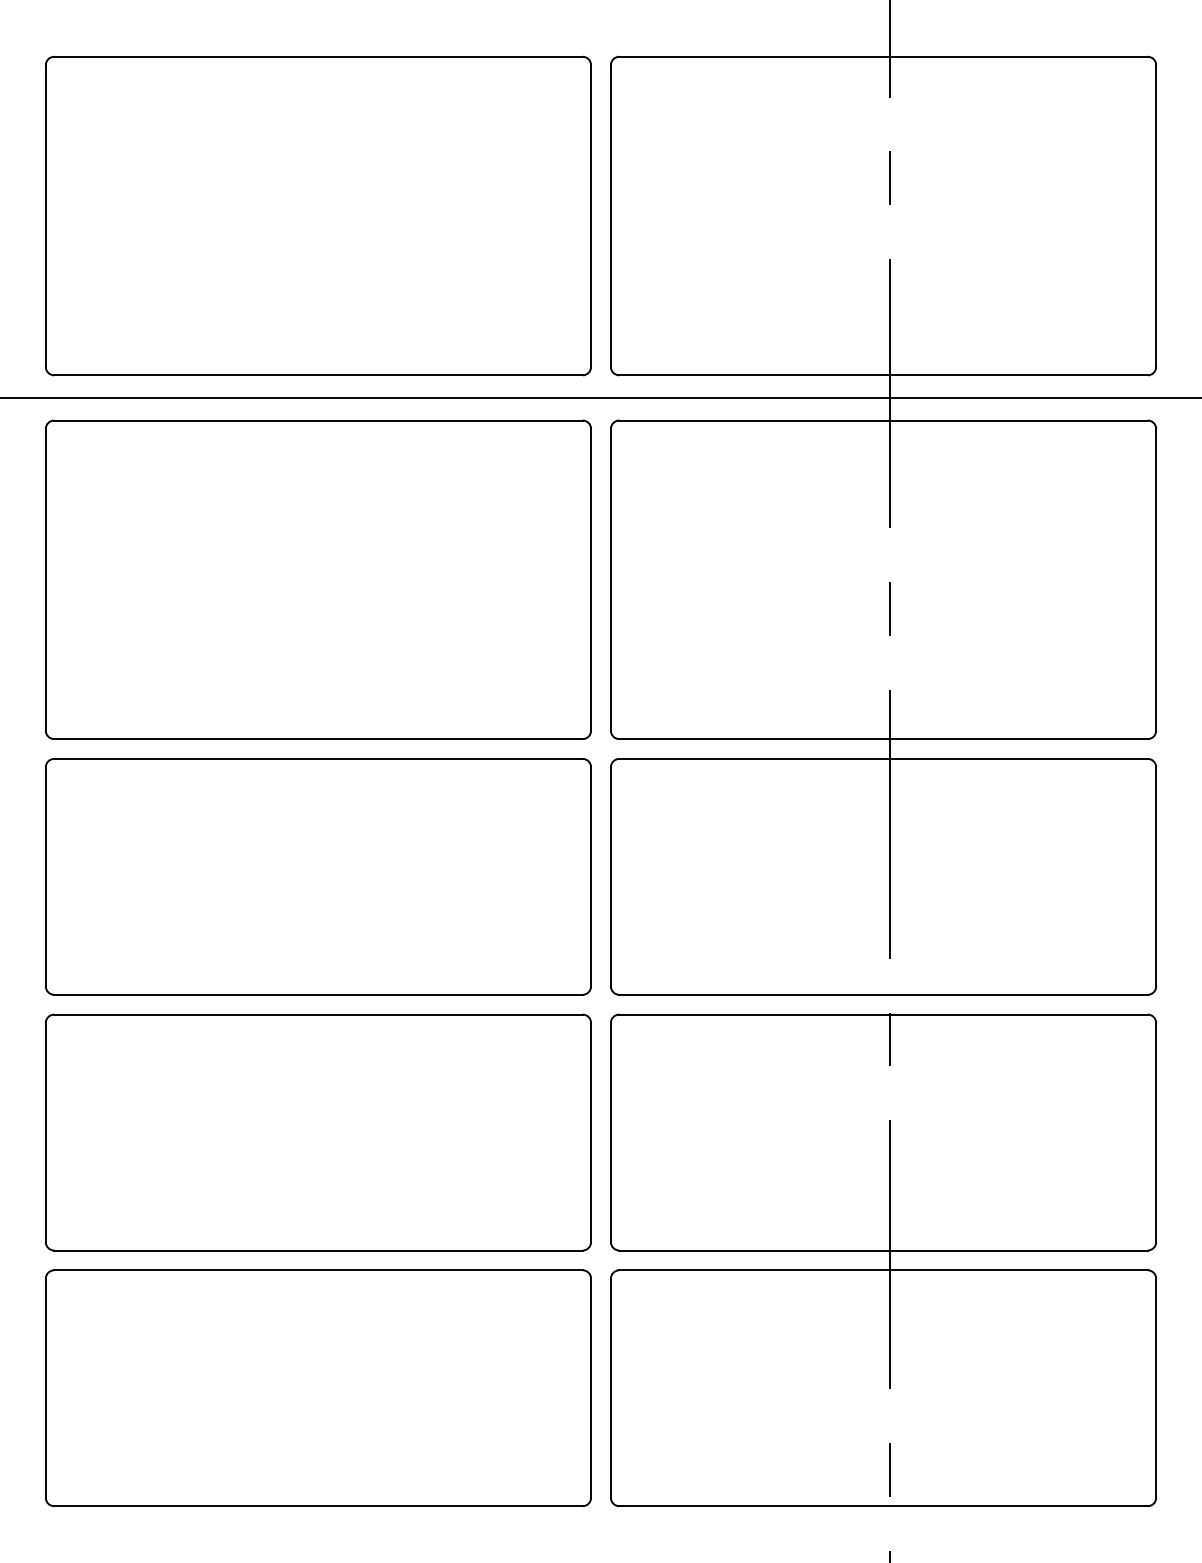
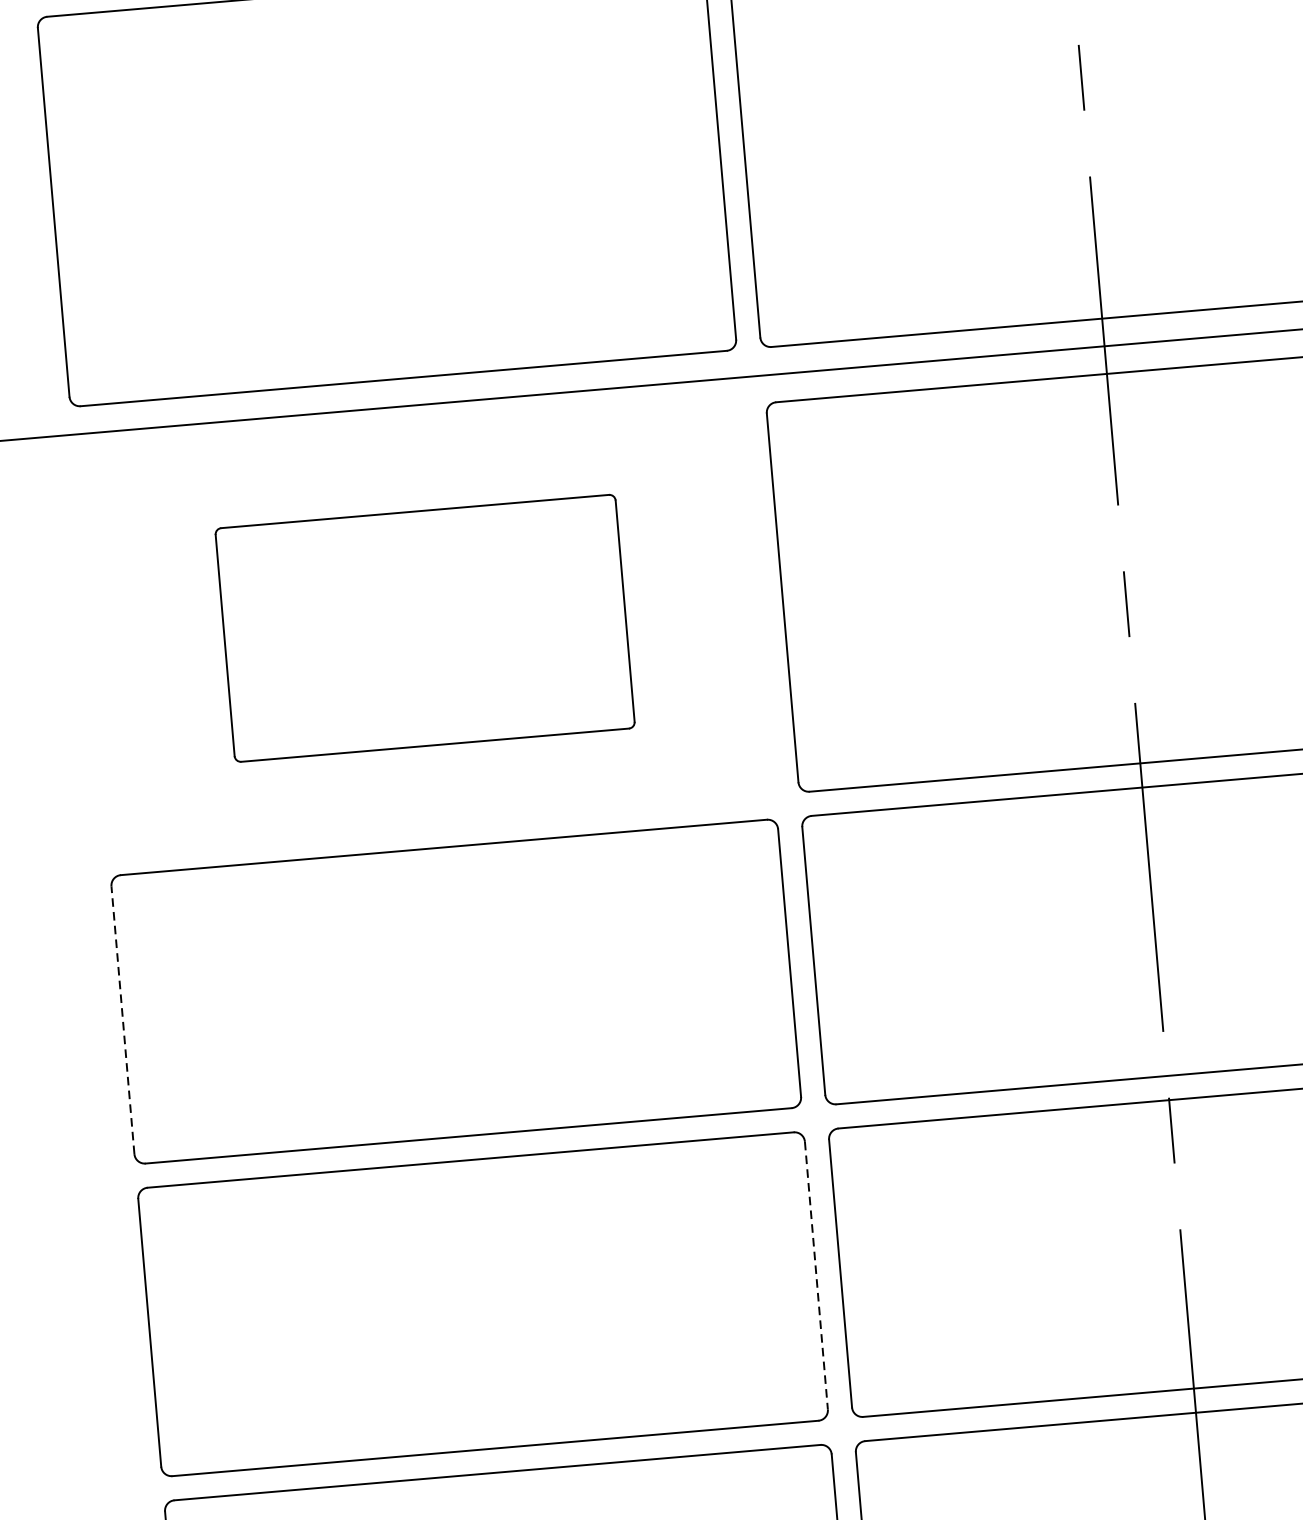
part: (318, 579) -> (425, 628), size x0.6
line: (45, 876) -> (122, 1019), solid -> dashed
line: (591, 1132) -> (816, 1275), solid -> dashed

